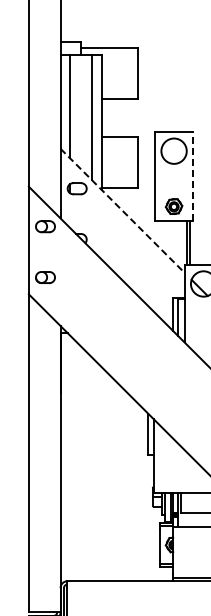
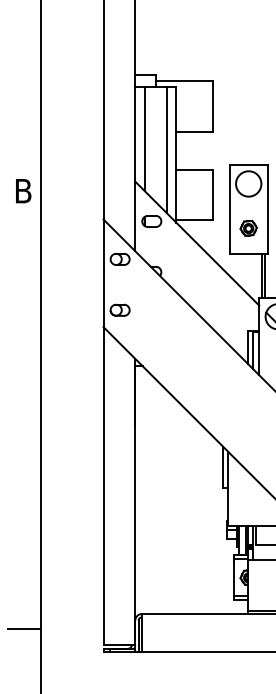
line: (192, 175) -> (267, 208), dashed -> solid
part: (173, 205) -> (248, 227), moved
line: (122, 210) -> (197, 243), dashed -> solid

